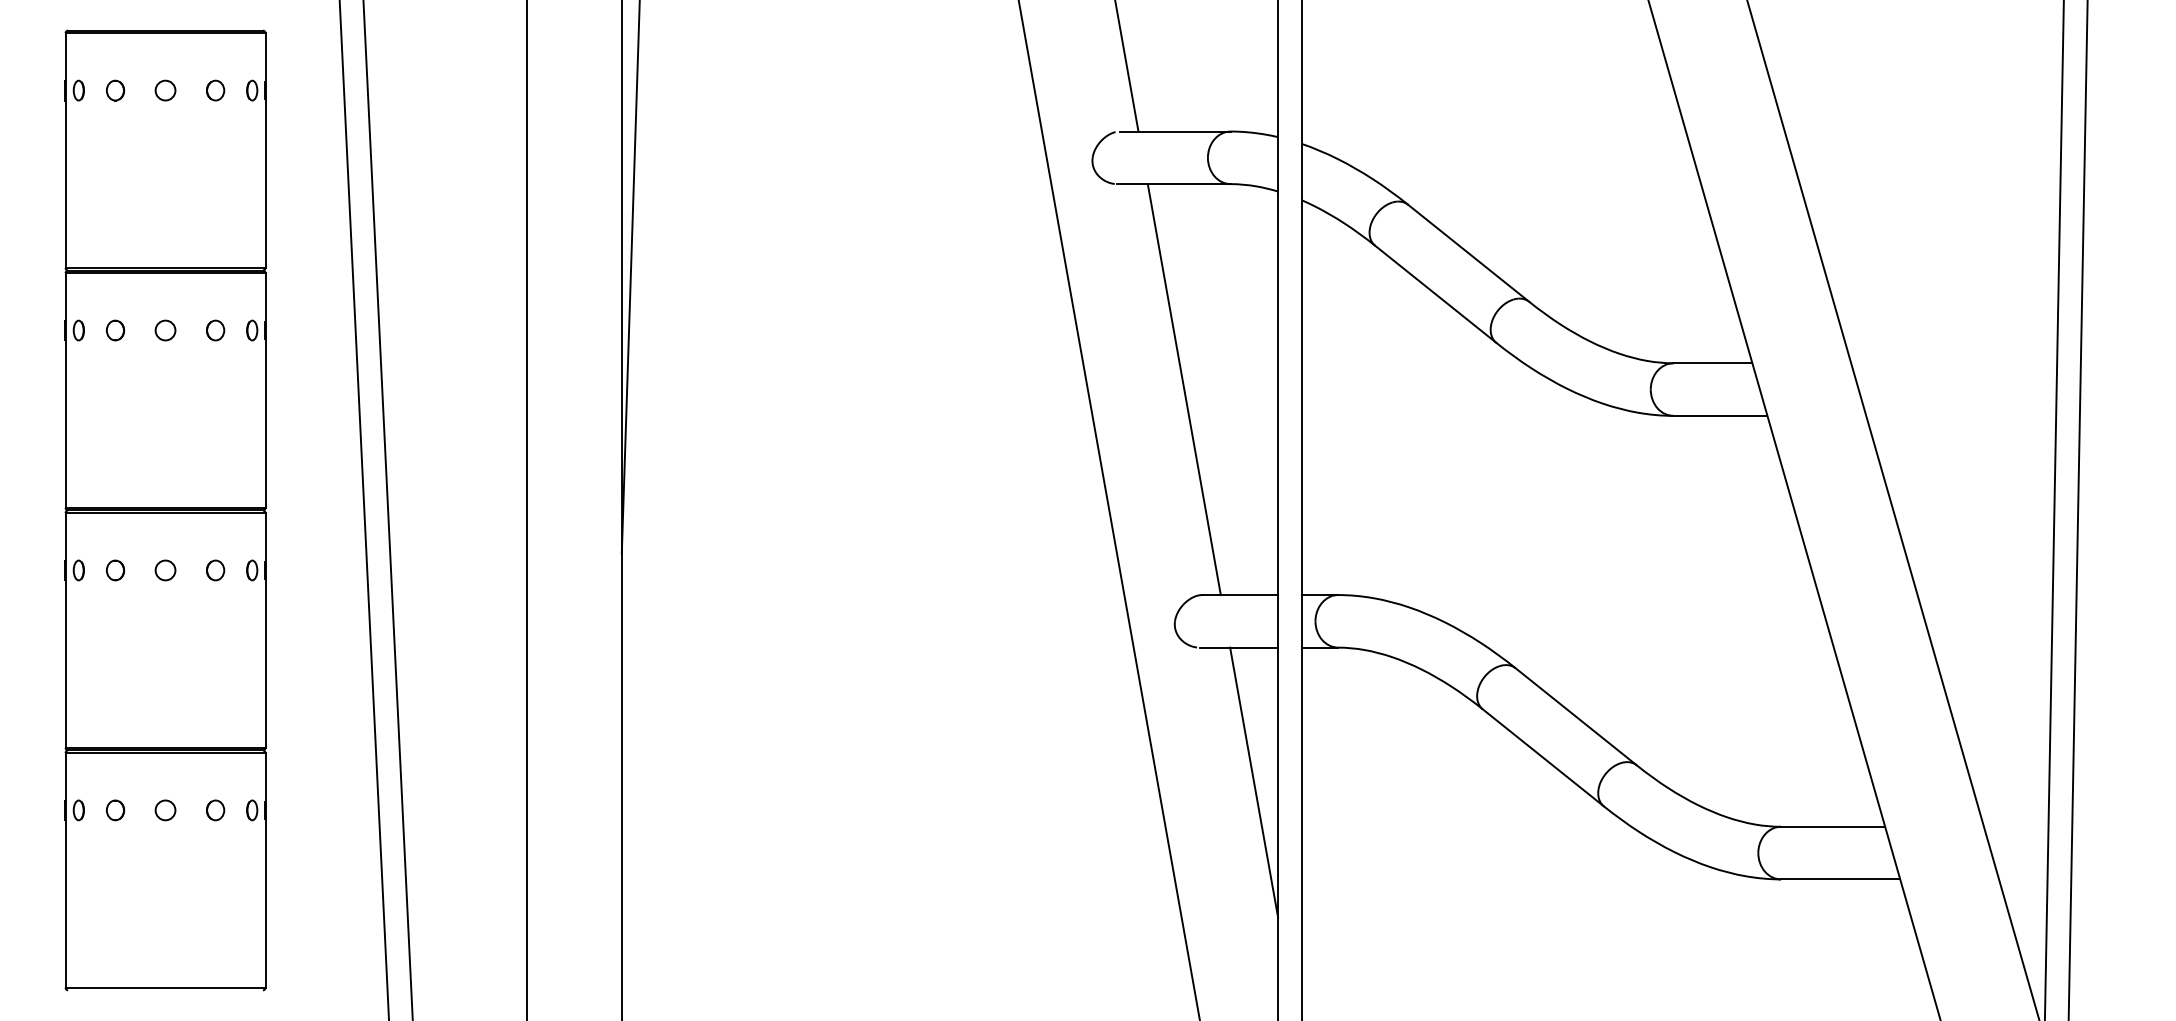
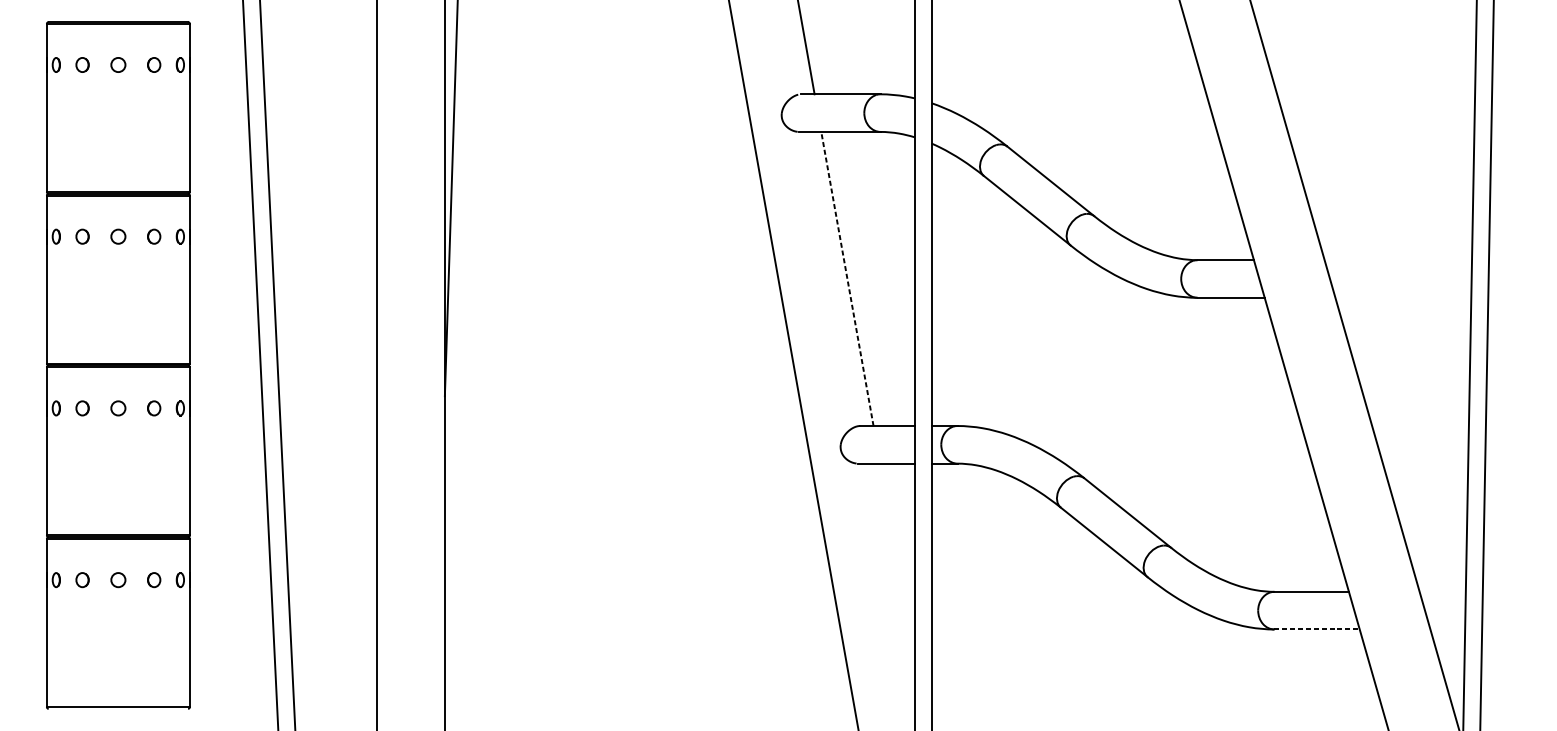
line: (1184, 389) -> (847, 278), solid -> dashed
line: (1254, 782) -> (897, 560), removed
line: (1840, 879) -> (1316, 629), solid -> dashed

